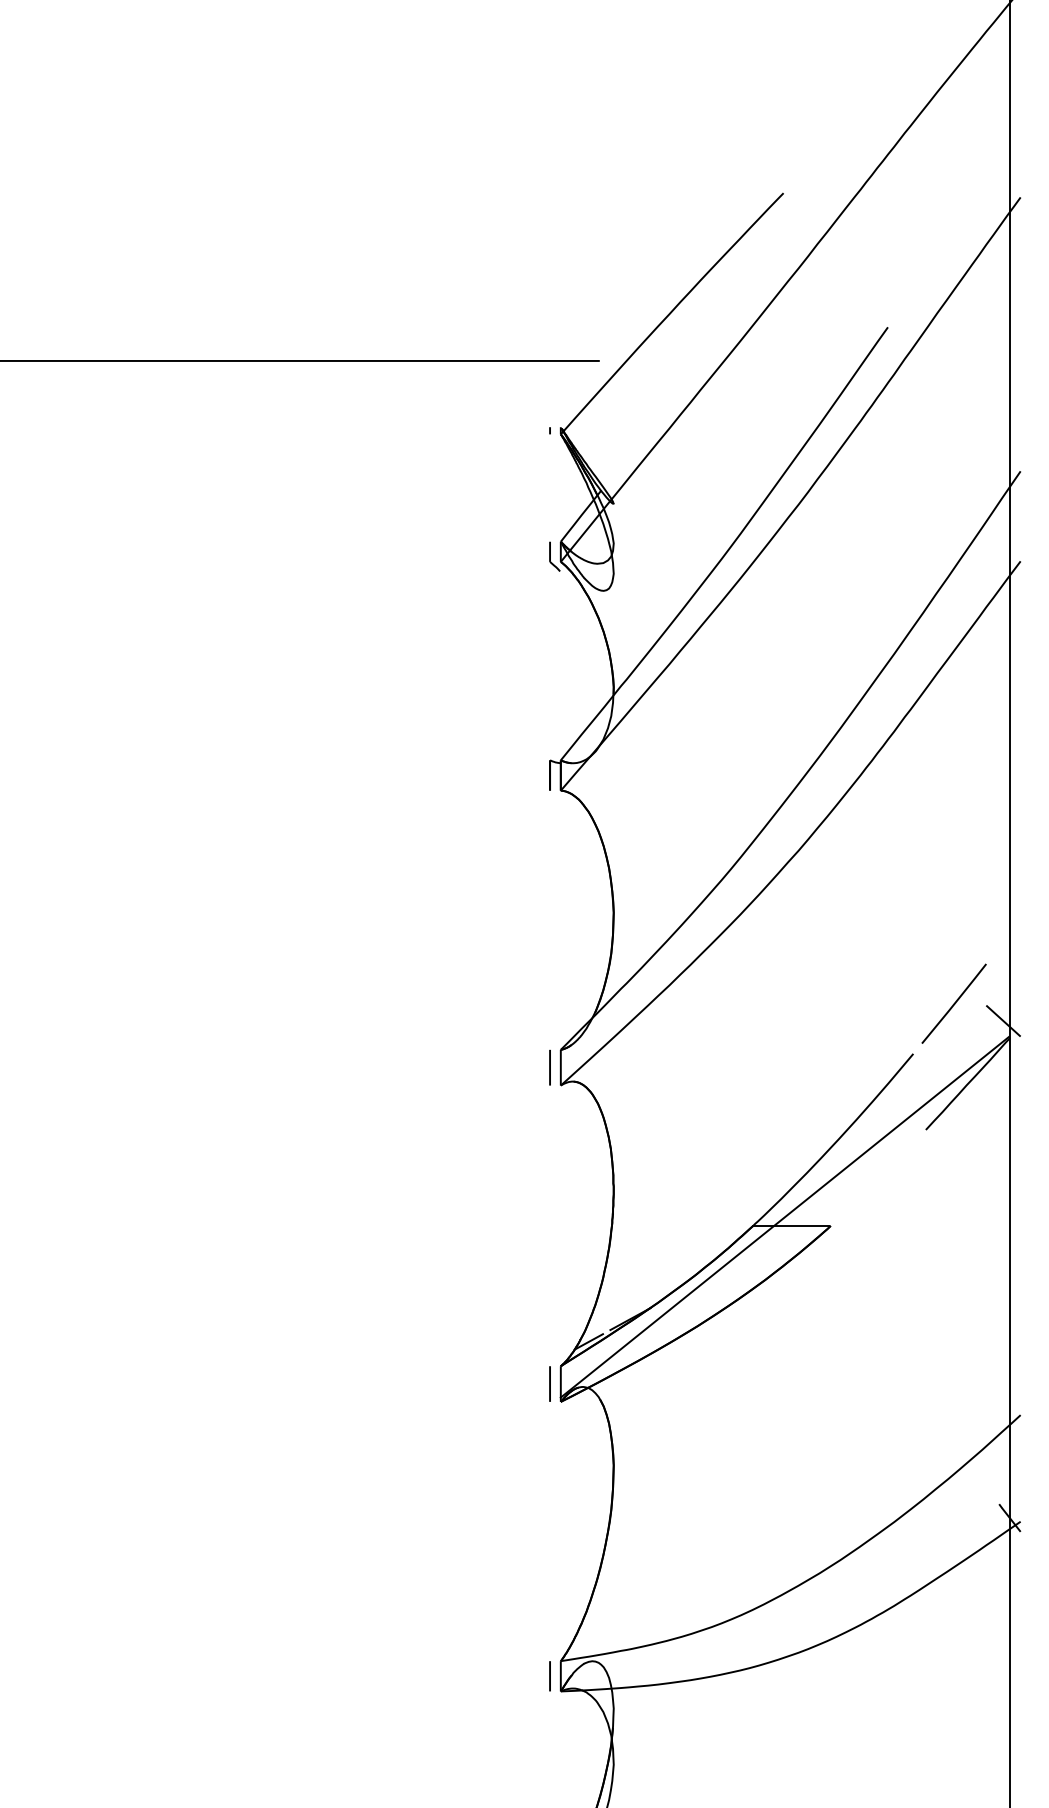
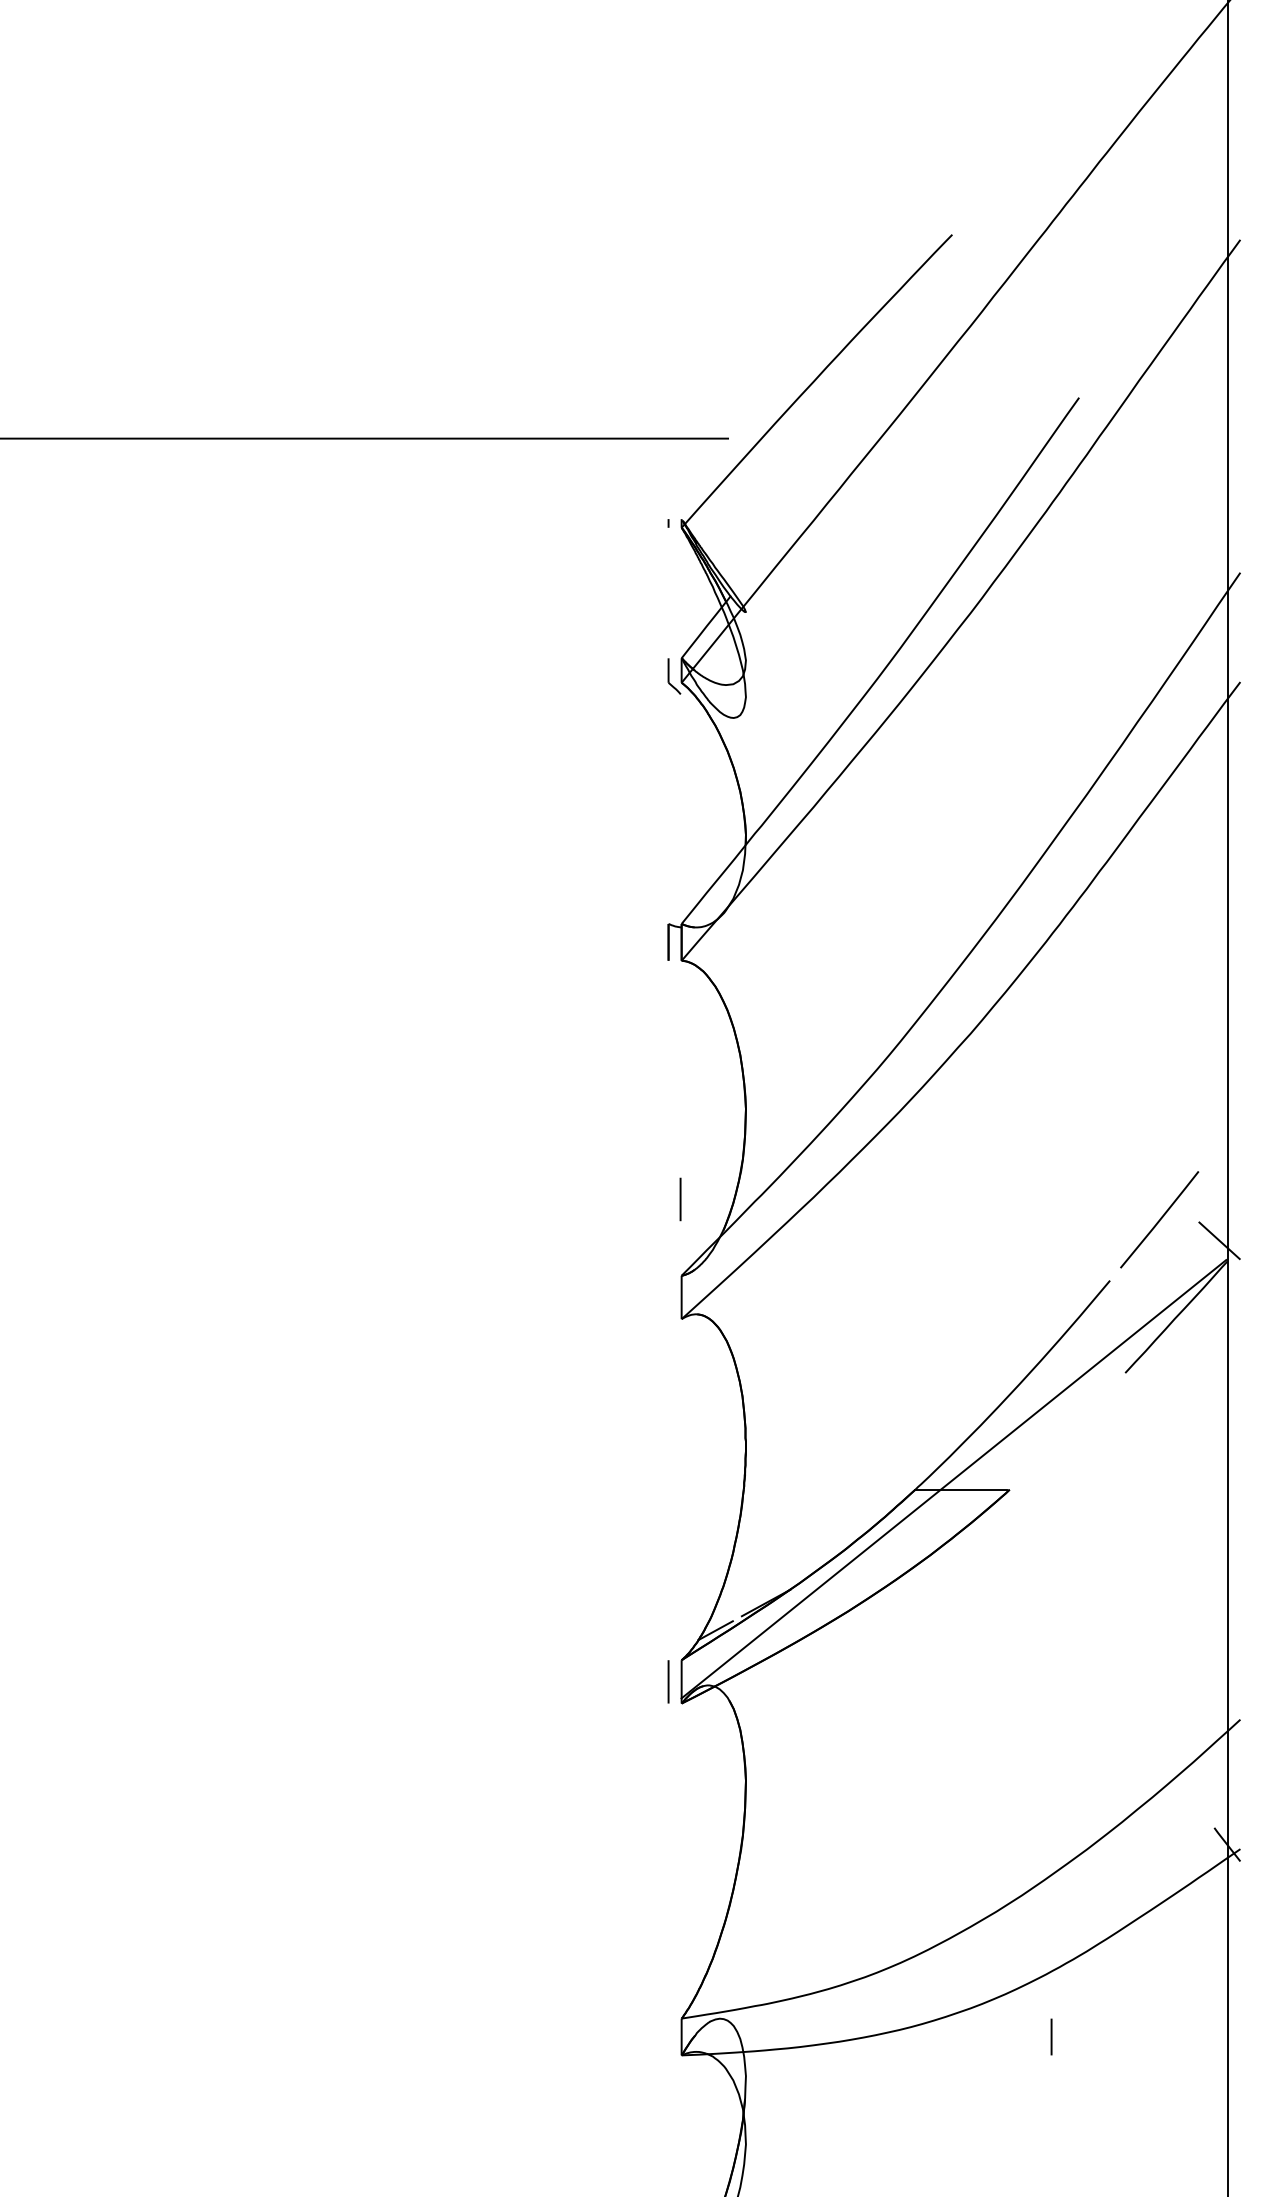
line: (550, 1067) -> (680, 1199), moved
line: (550, 1675) -> (1051, 2036), moved

